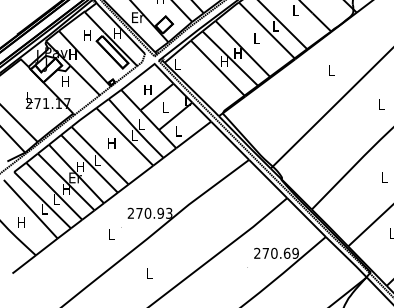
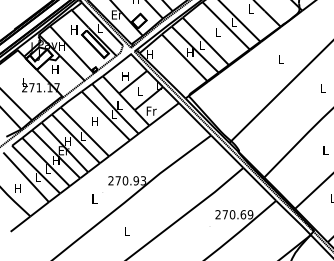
text: (117, 33) -> (99, 28), H -> L
text: (237, 53) -> (201, 45), H -> L
text: (176, 64) -> (149, 54), L -> H
text: (178, 130) -> (151, 110), L -> Fr

